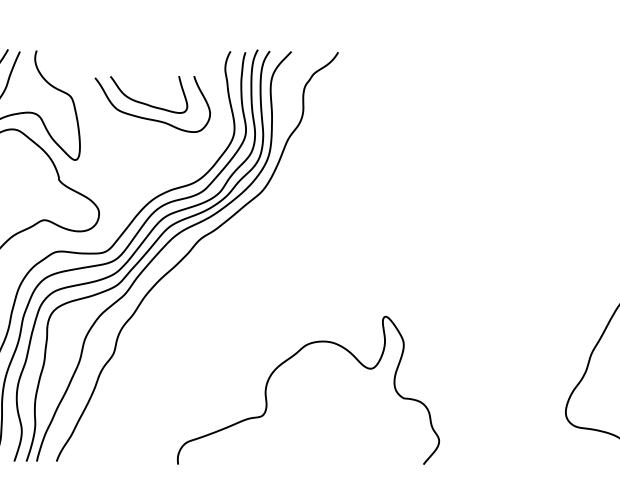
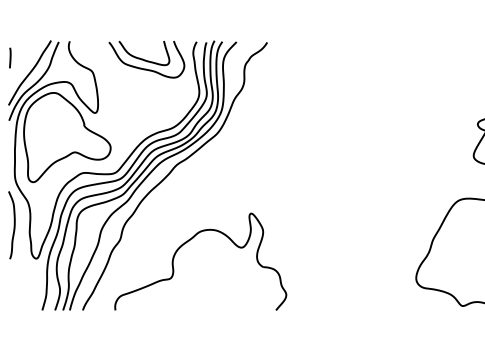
part: (152, 104) -> (146, 59), moved
part: (286, 362) -> (186, 243), moved

